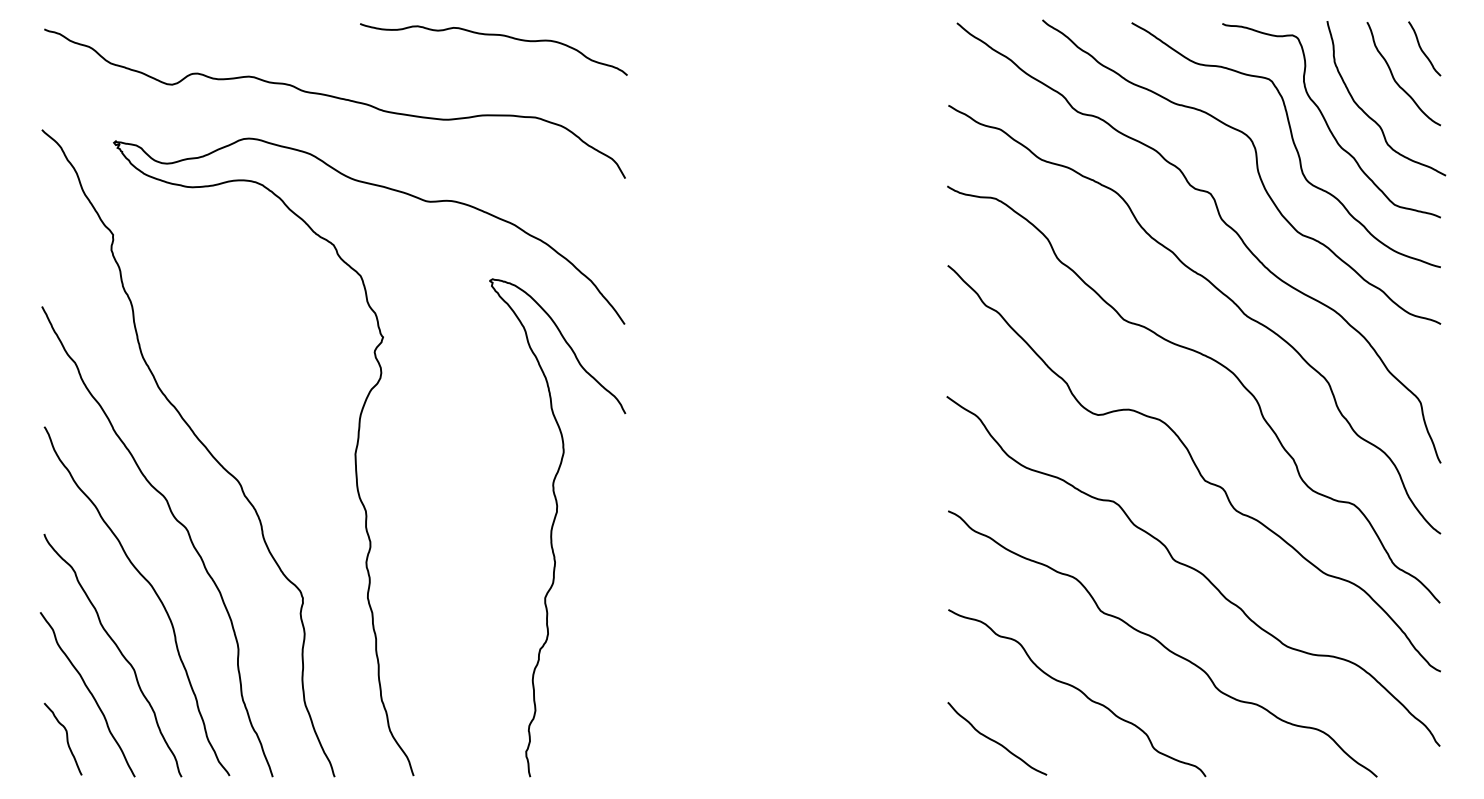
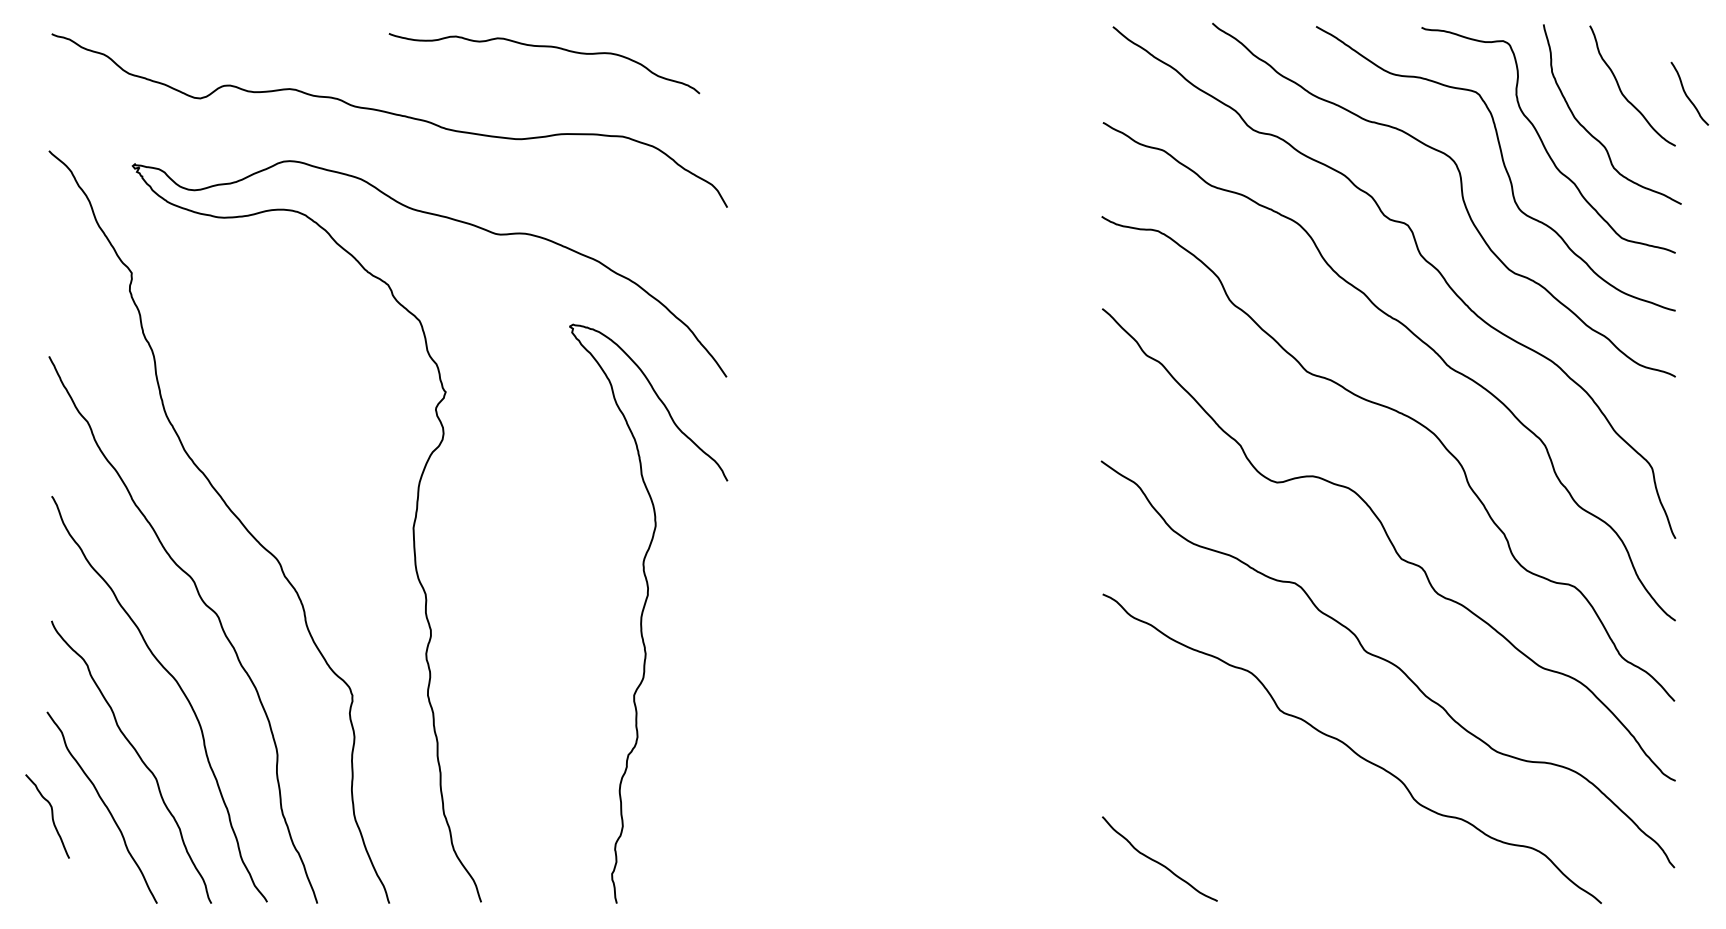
curve: (493, 35) -> (544, 47), moved
curve: (1422, 50) -> (1687, 95), moved
curve: (1077, 690) -> (1253, 802), removed
curve: (66, 739) -> (51, 816), moved

